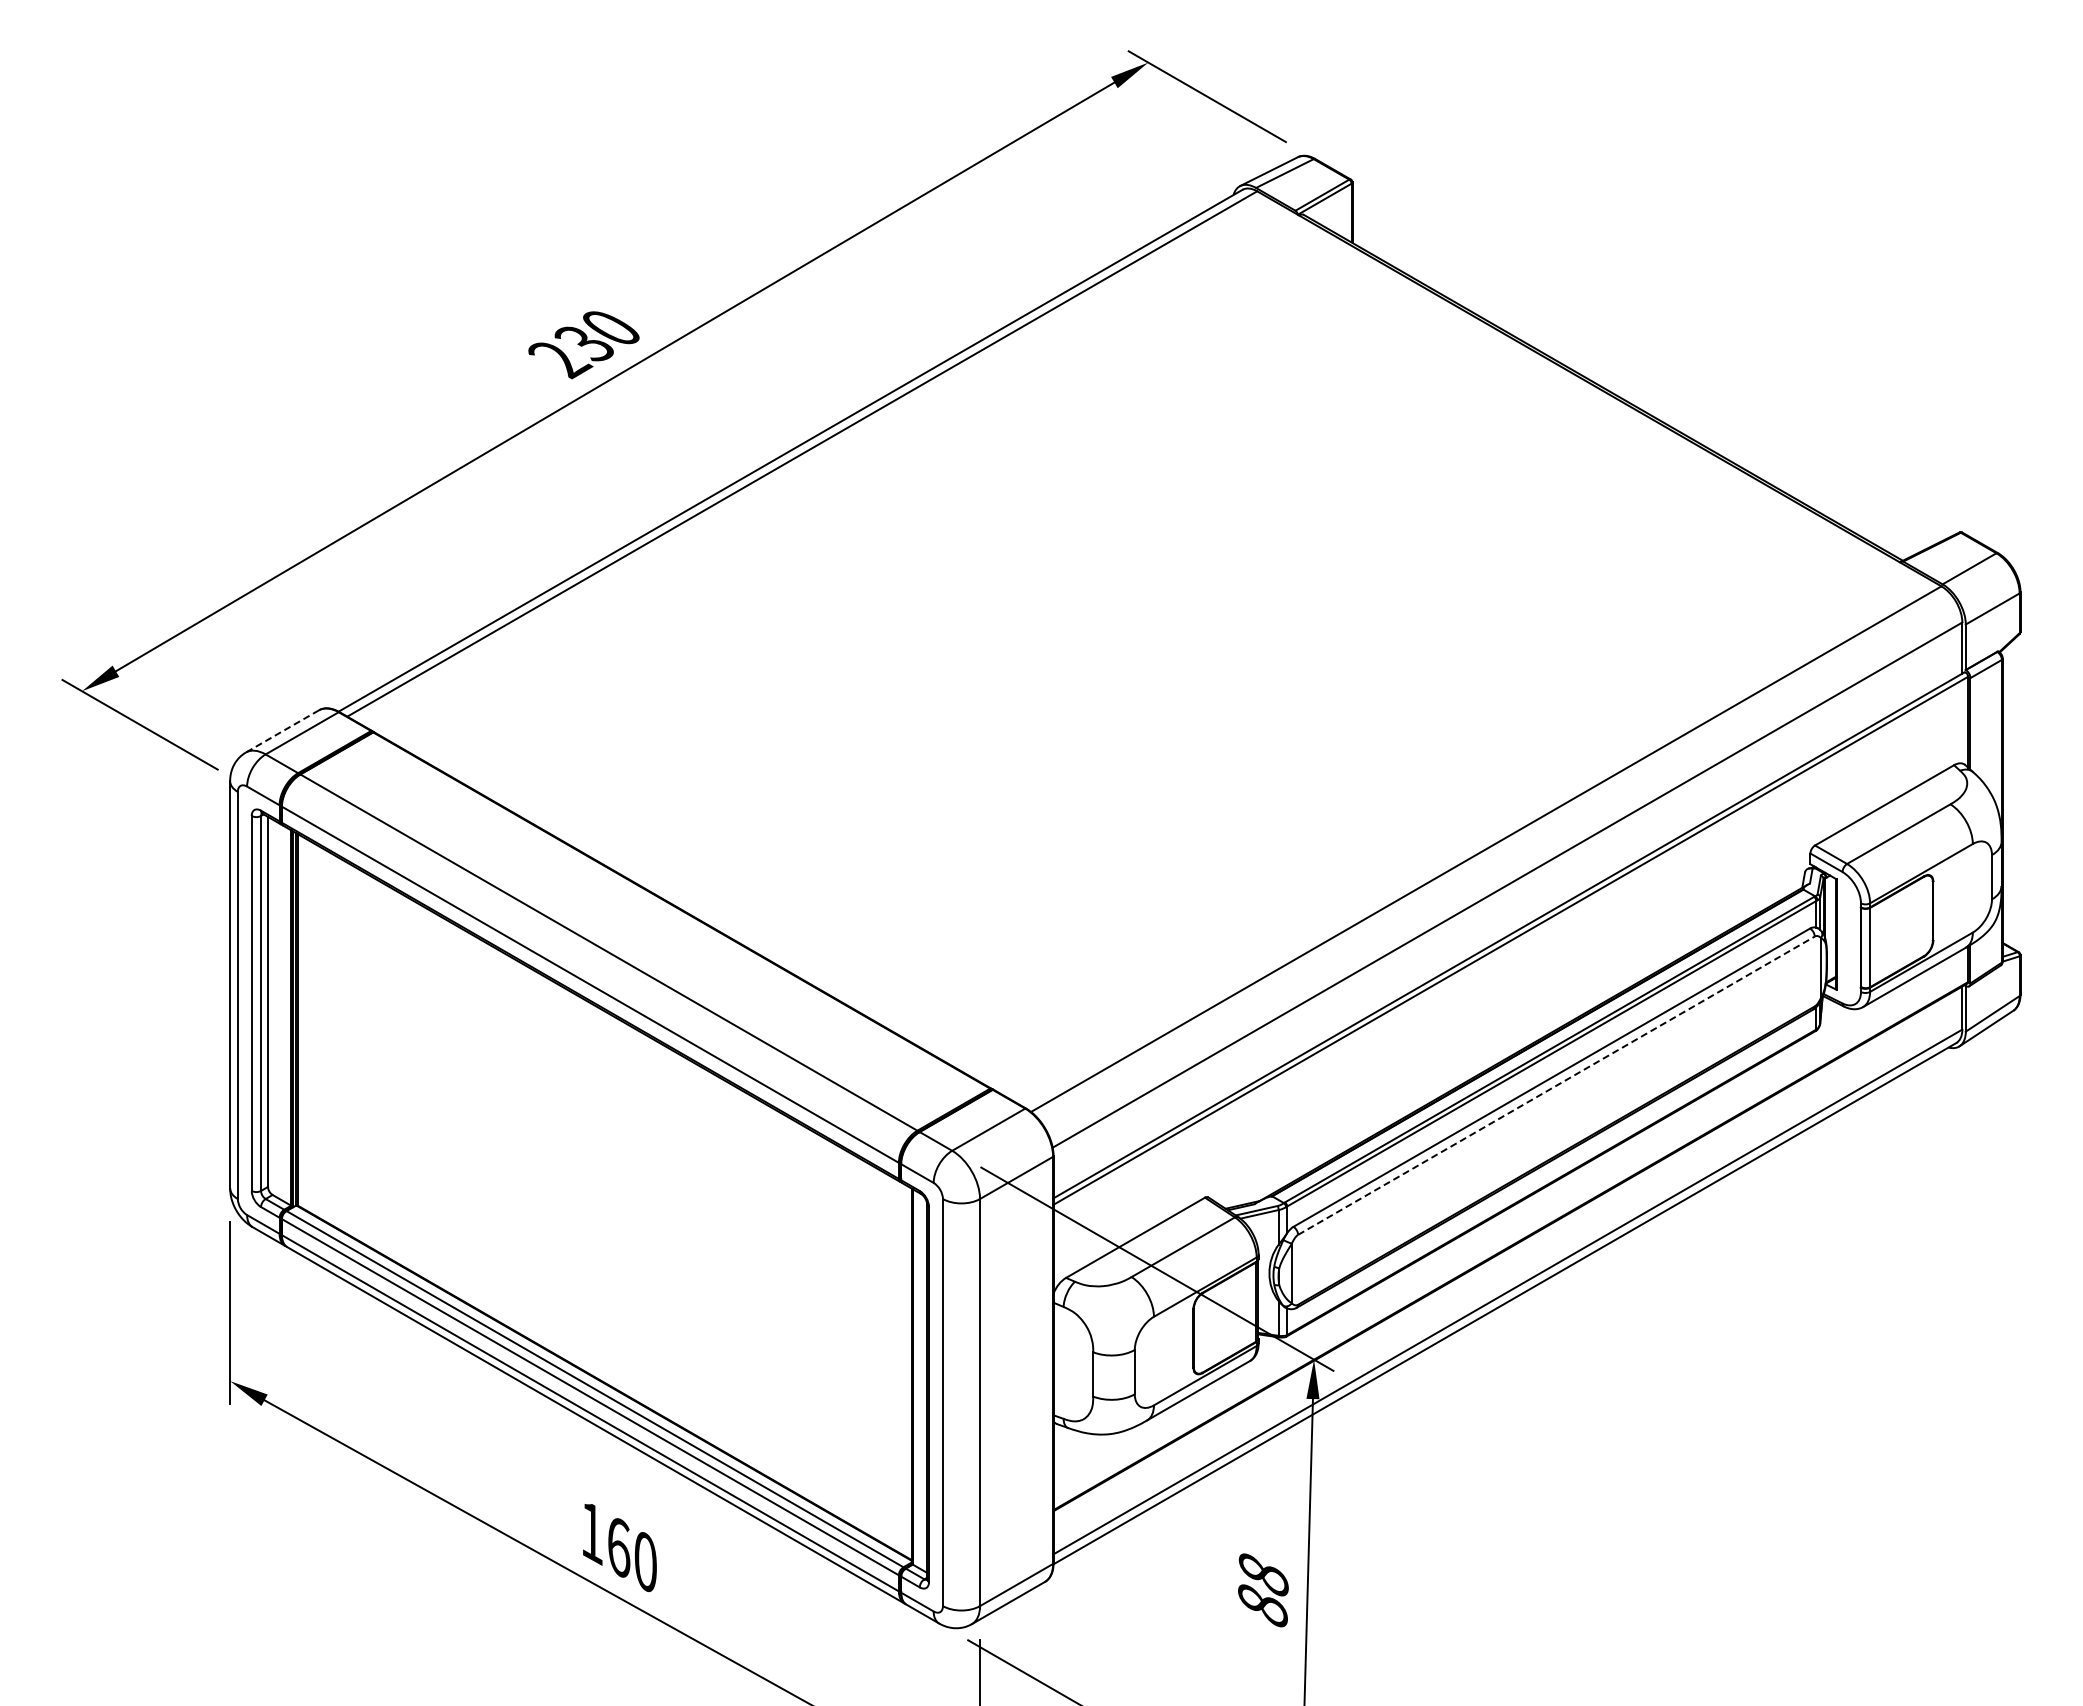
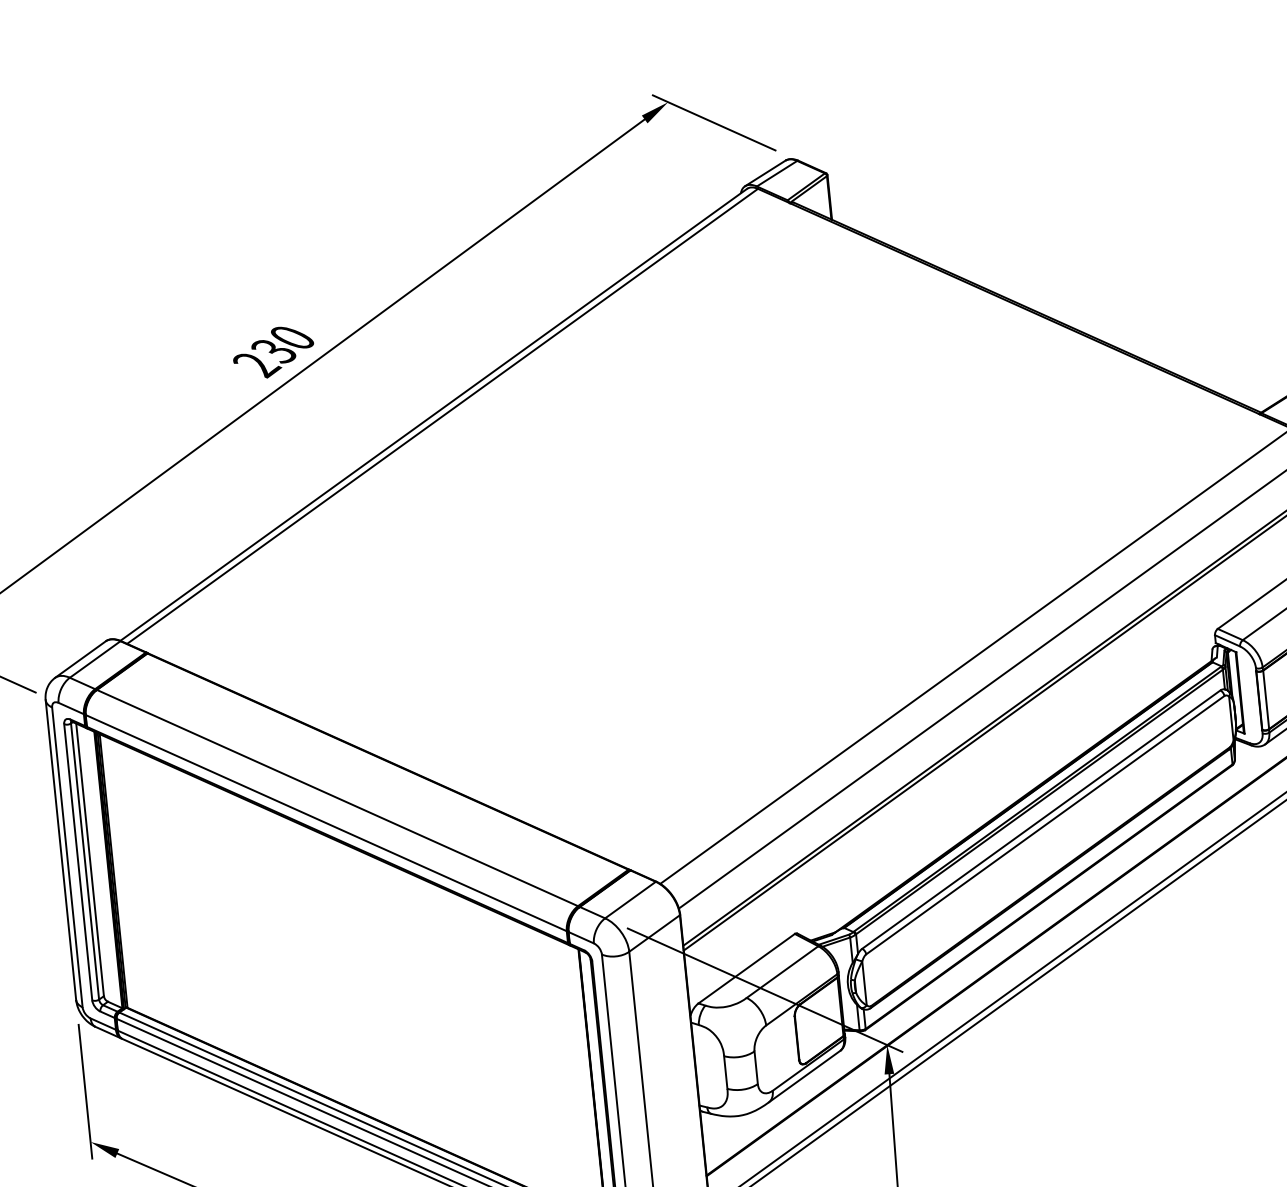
line: (282, 731) -> (80, 659), dashed -> solid
line: (1556, 1085) -> (1045, 825), dashed -> solid

